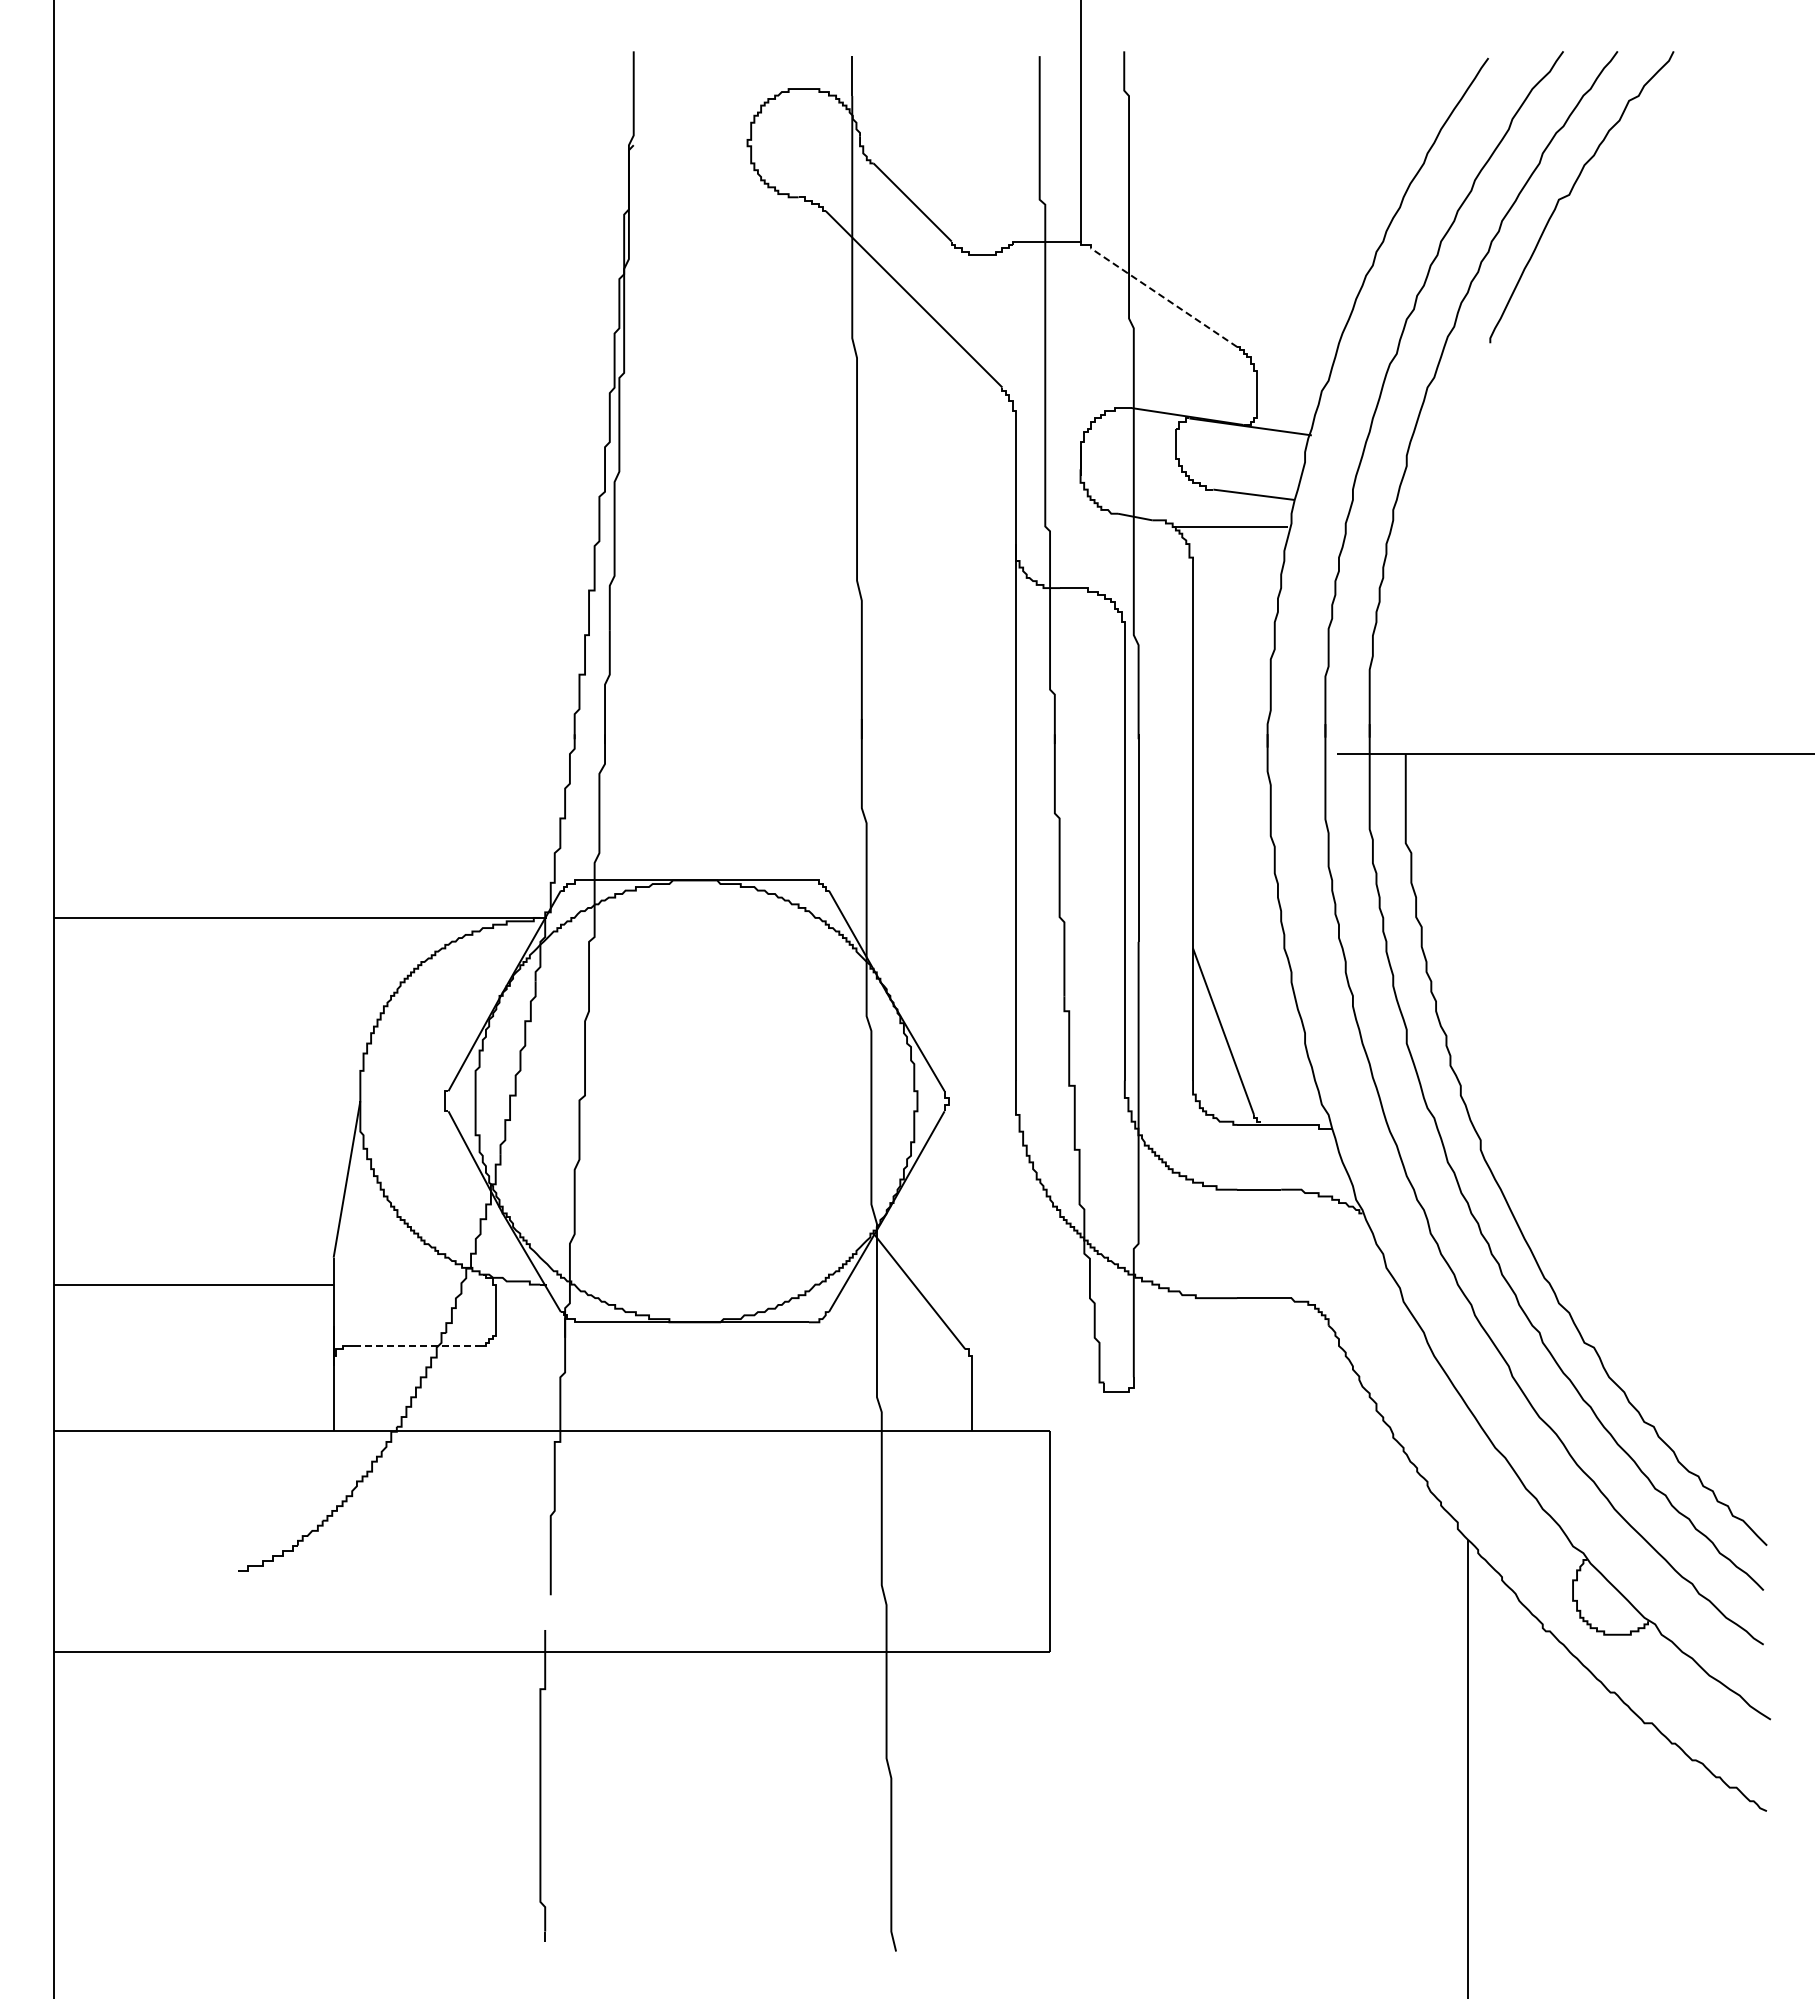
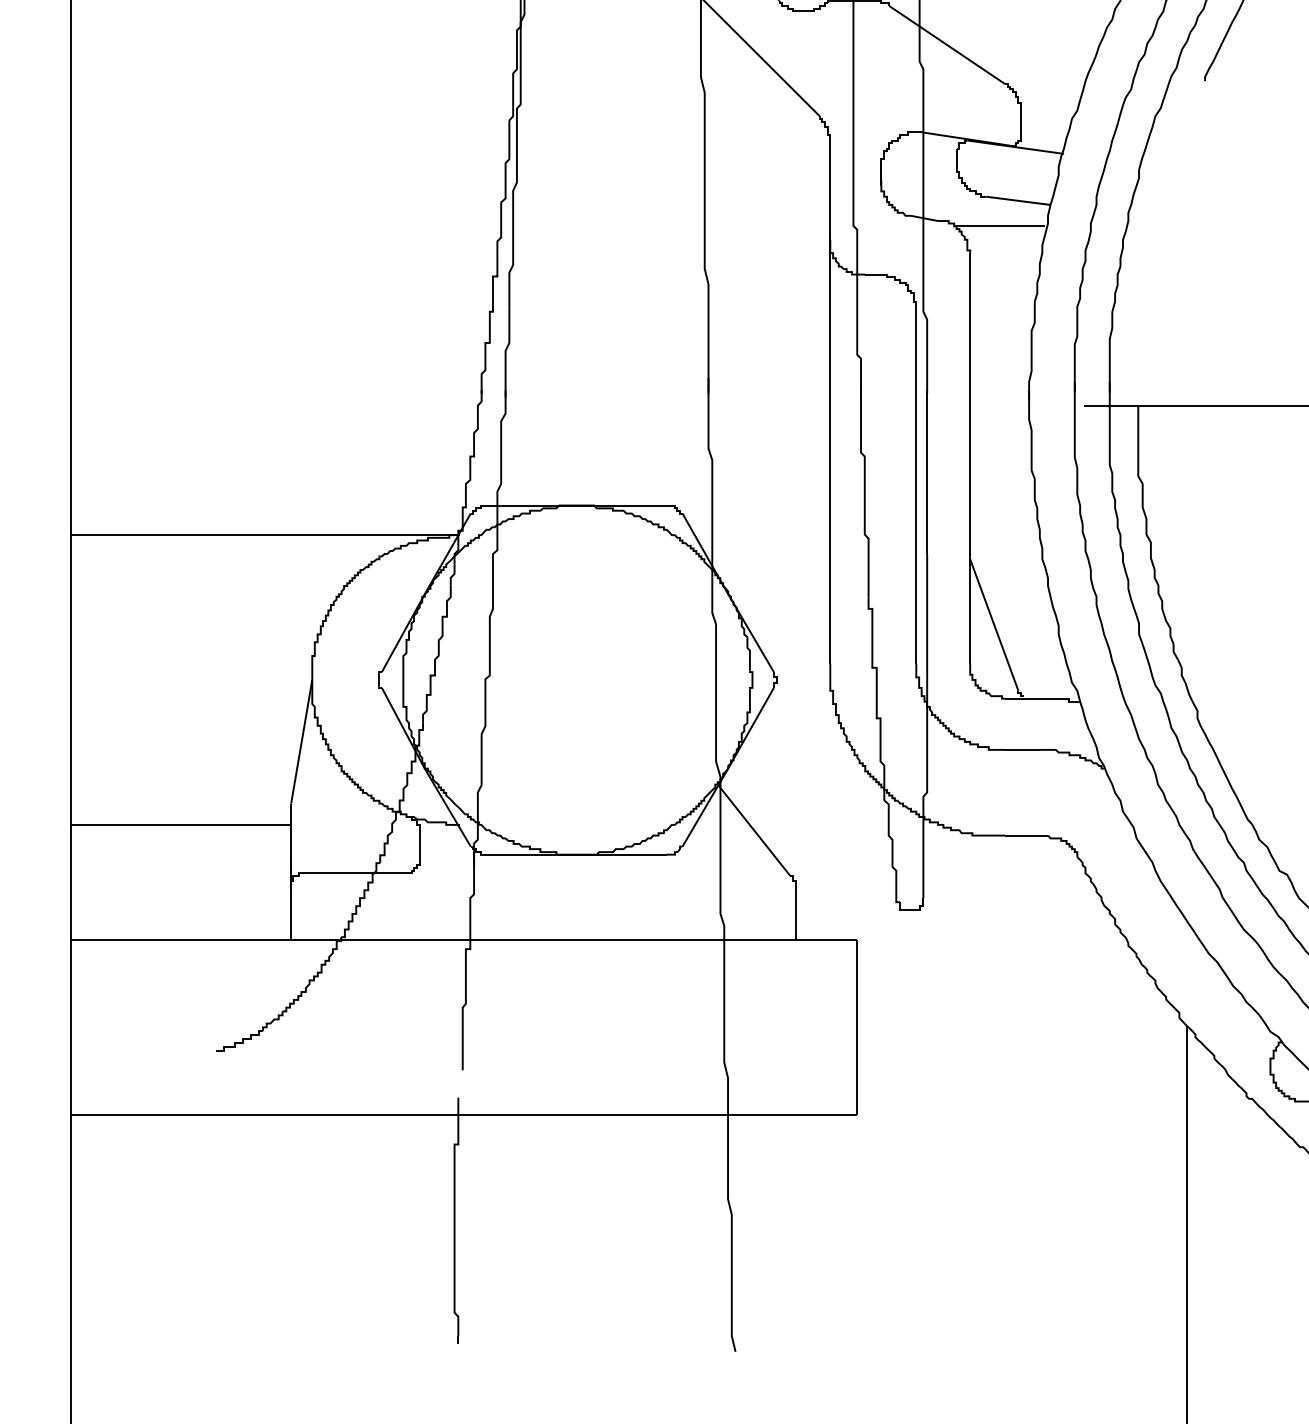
line: (1163, 297) -> (946, 44), dashed -> solid
line: (415, 1346) -> (355, 873), dashed -> solid

